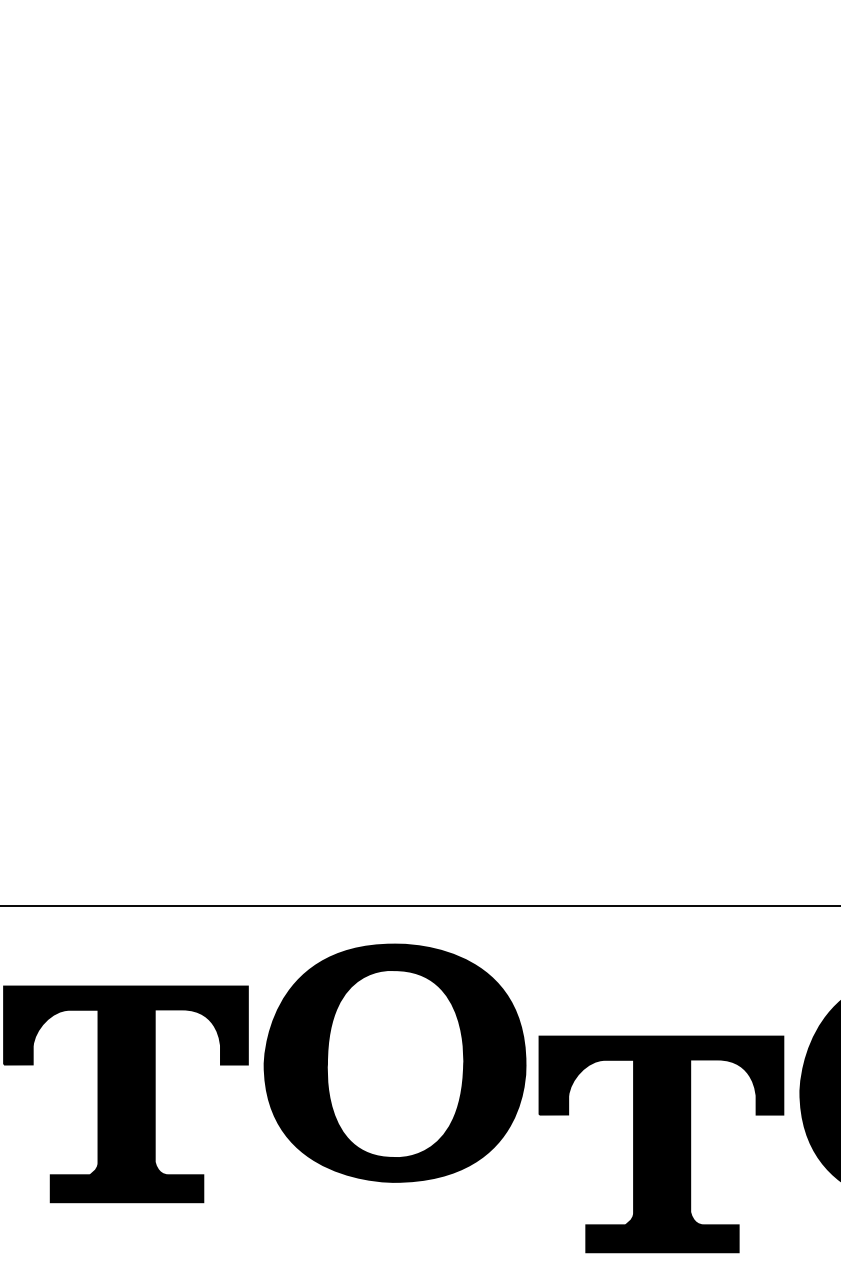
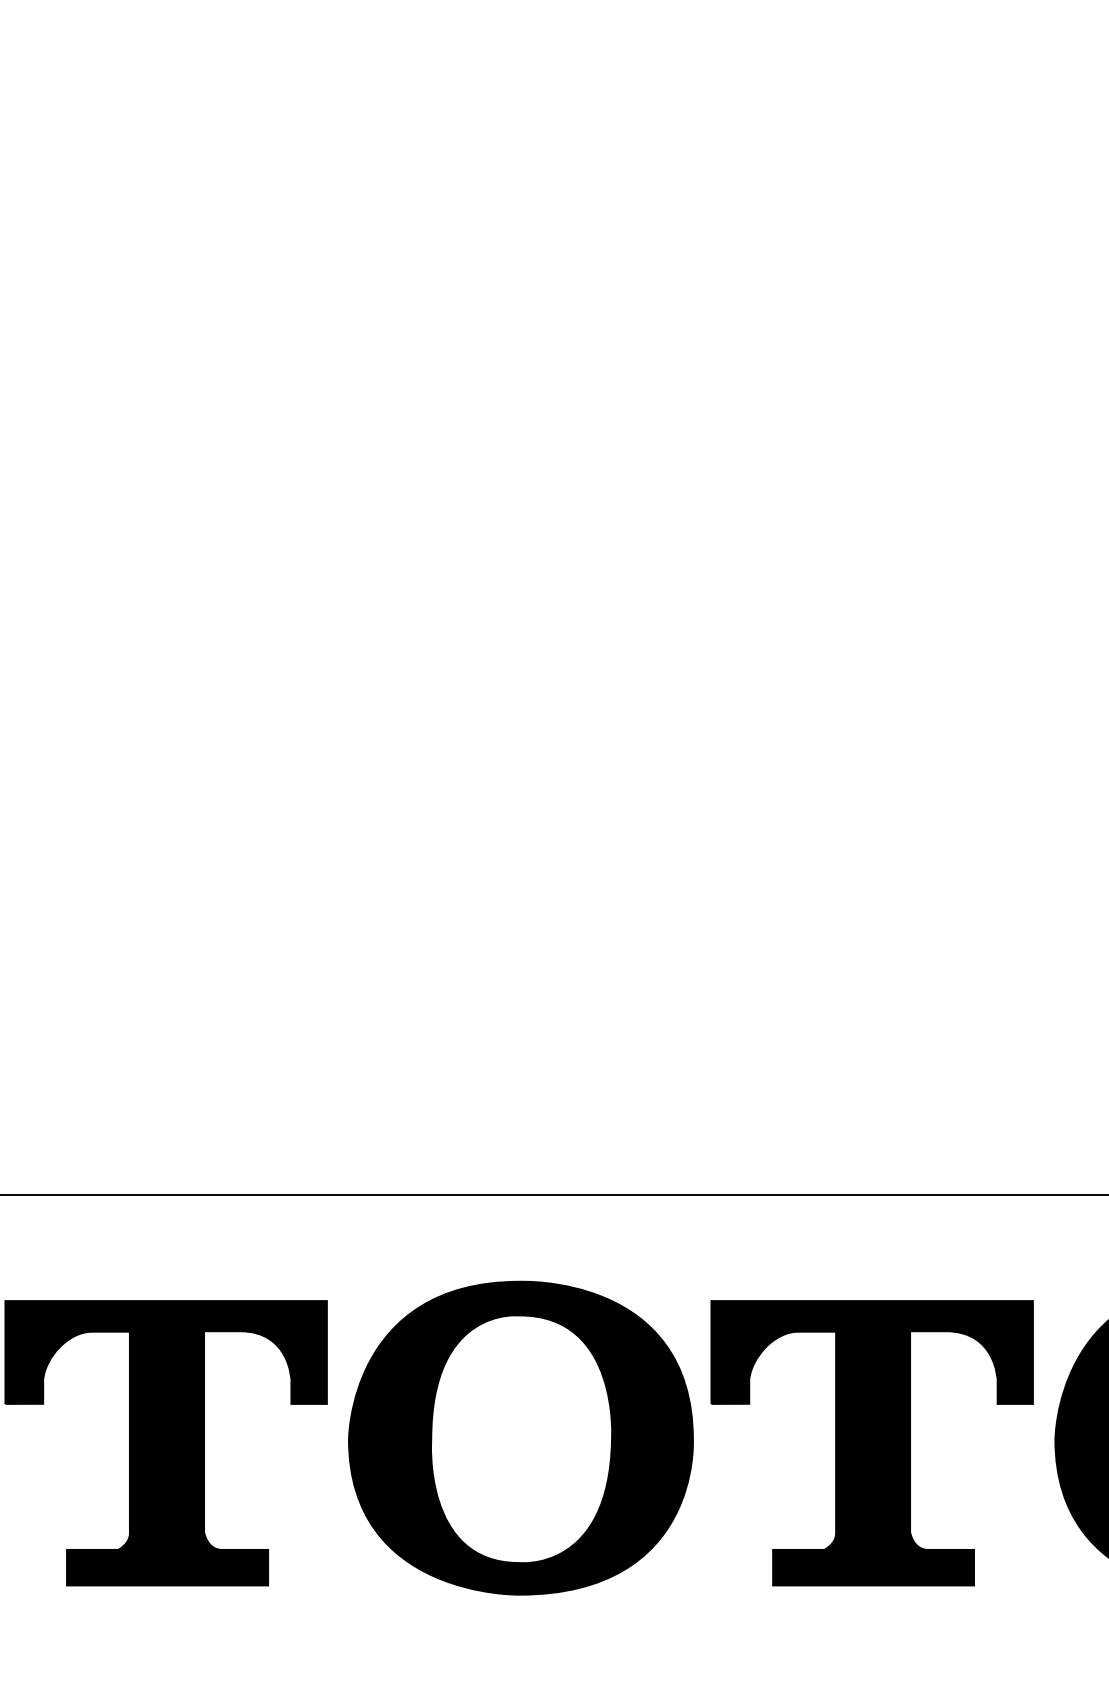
part: (394, 1062) -> (520, 1437), moved
part: (660, 1144) -> (871, 1443), moved

